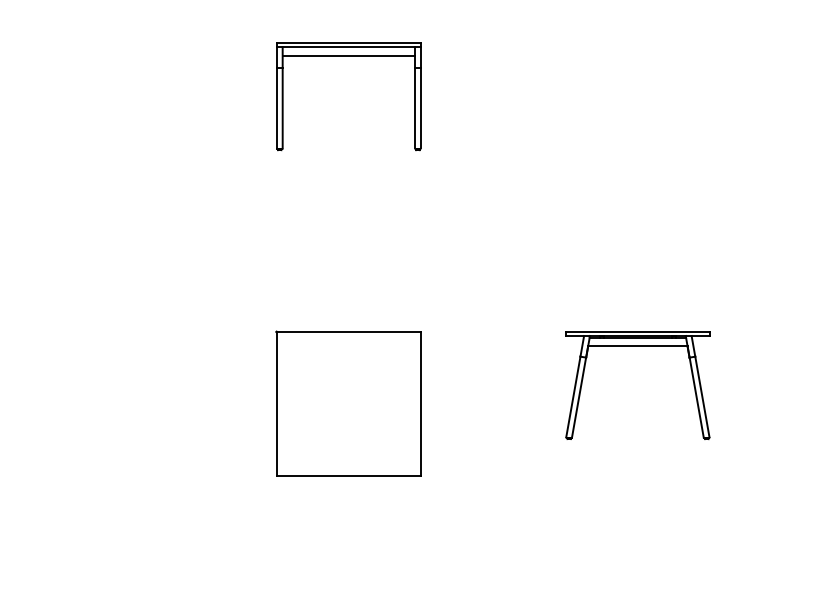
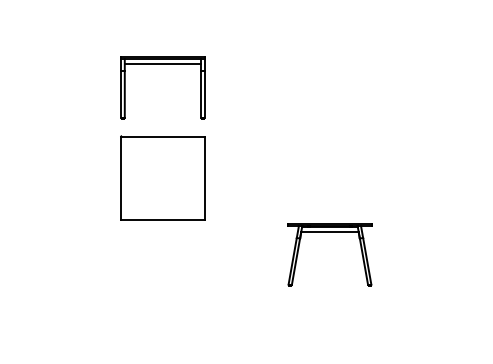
part: (347, 402) -> (162, 177), moved

